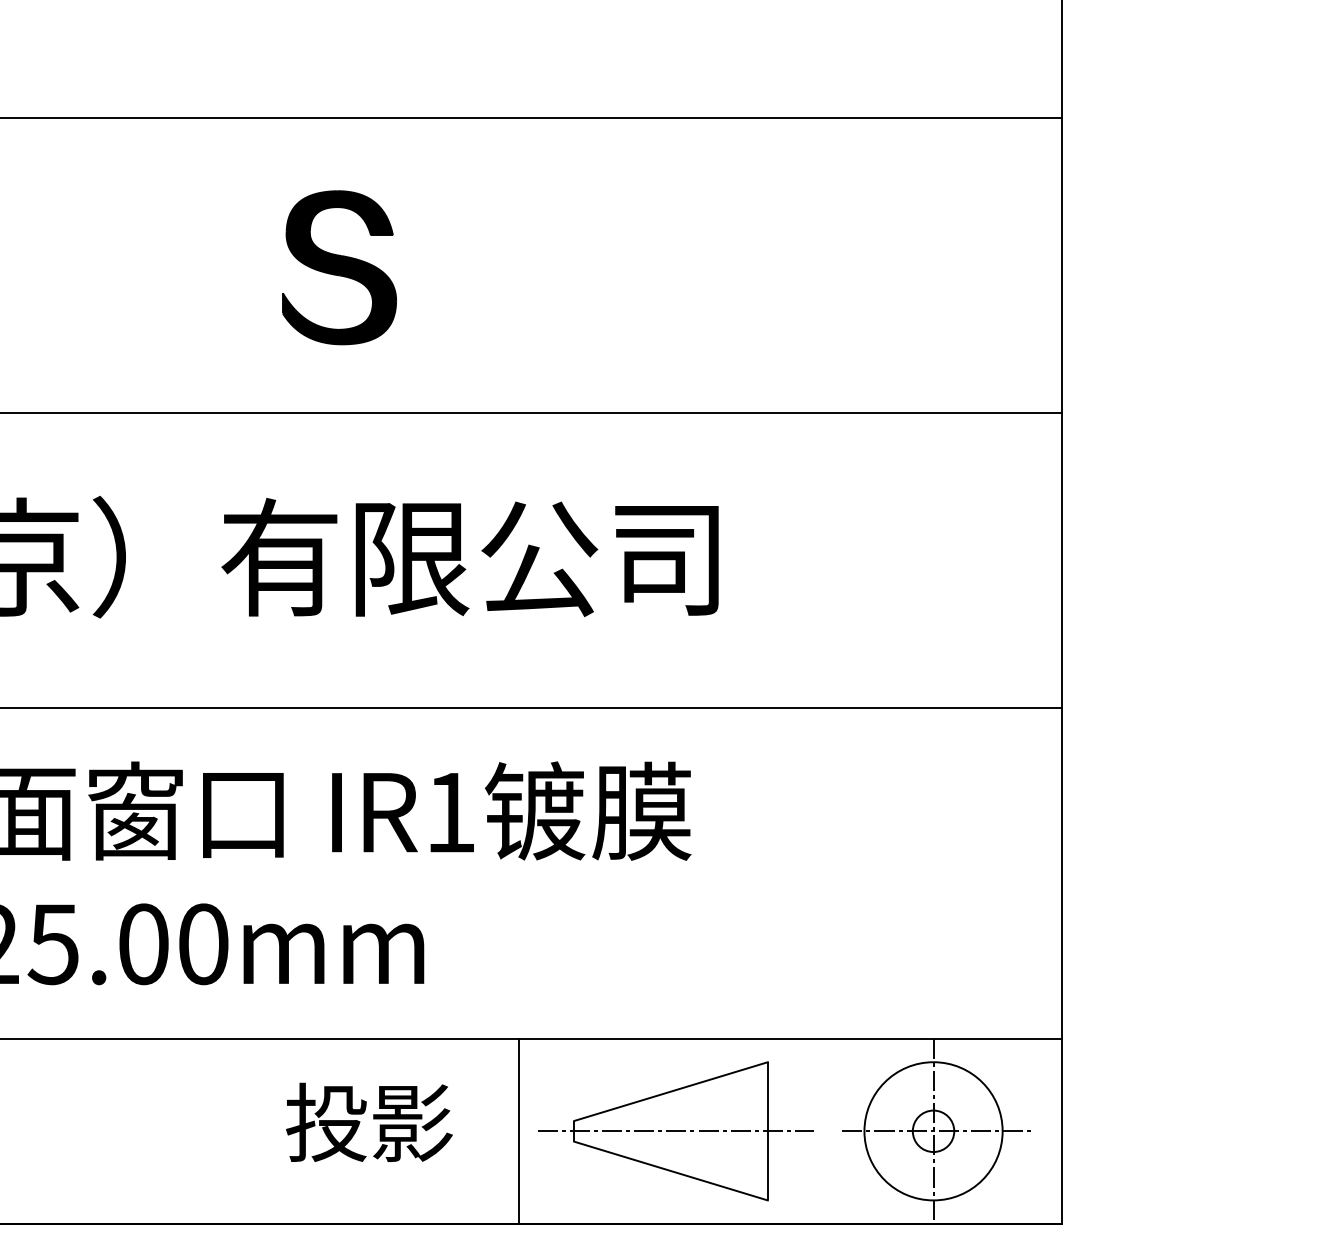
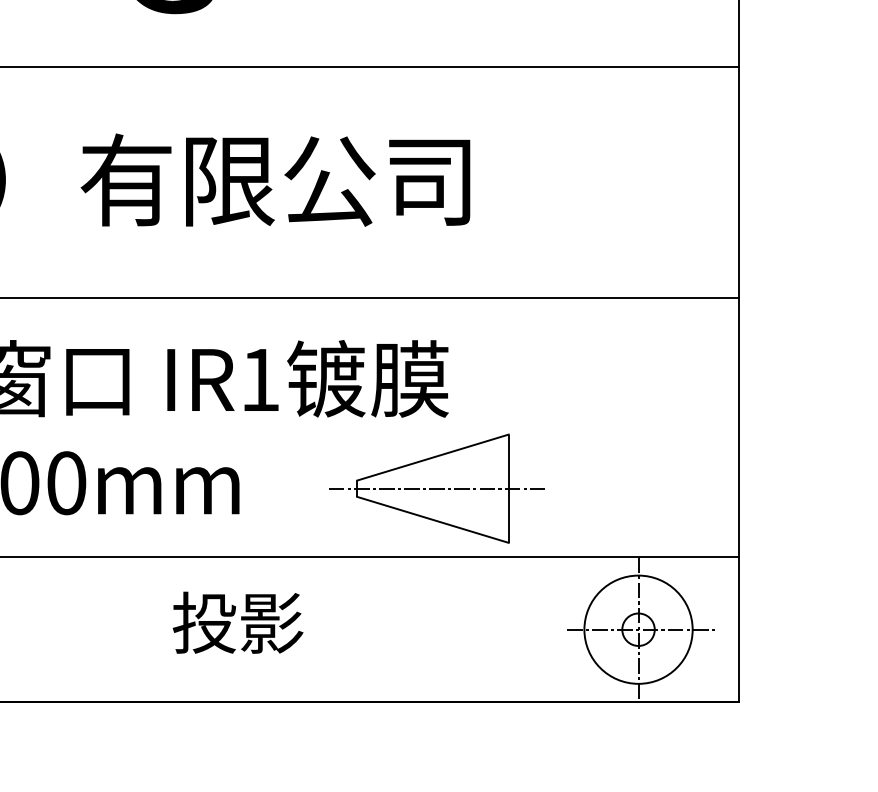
text: (369, 1121) -> (238, 622), moved
line: (518, 1131) -> (313, 629), removed
part: (675, 1131) -> (436, 488), moved

